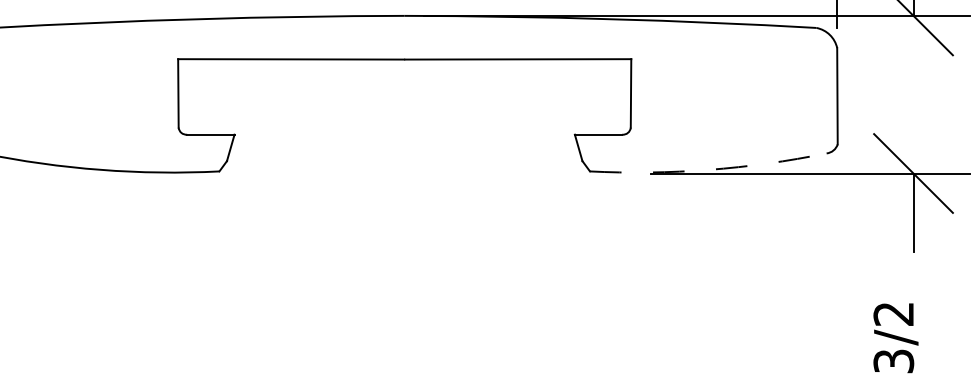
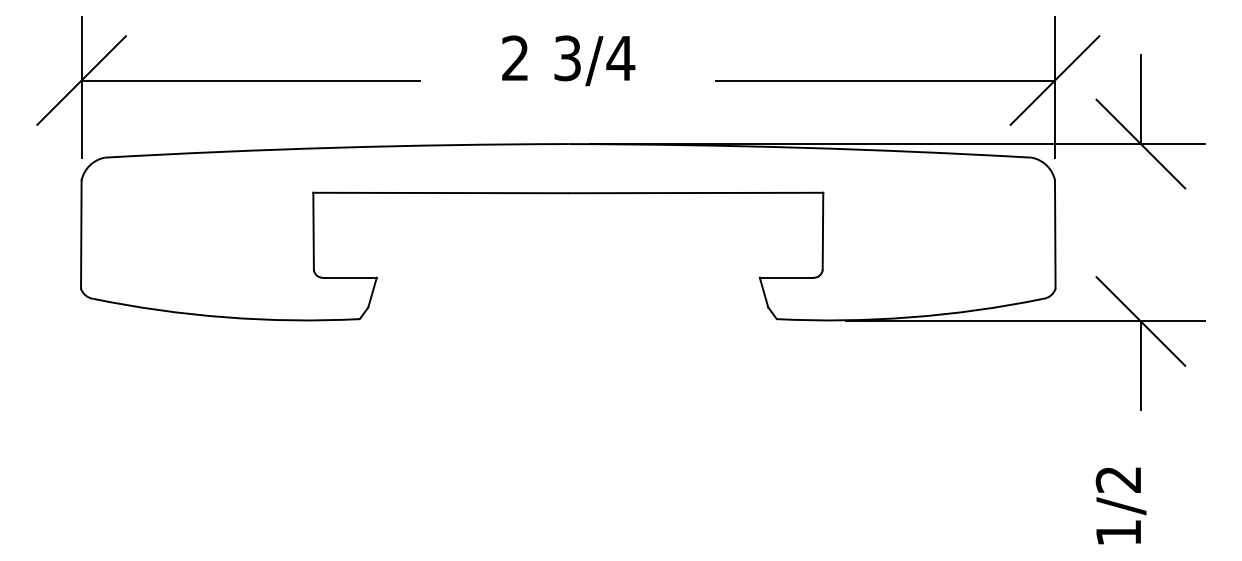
arc: (708, 169) -> (910, 317), dashed -> solid
text: (893, 361) -> (1118, 532), 3/2 -> 1/2

